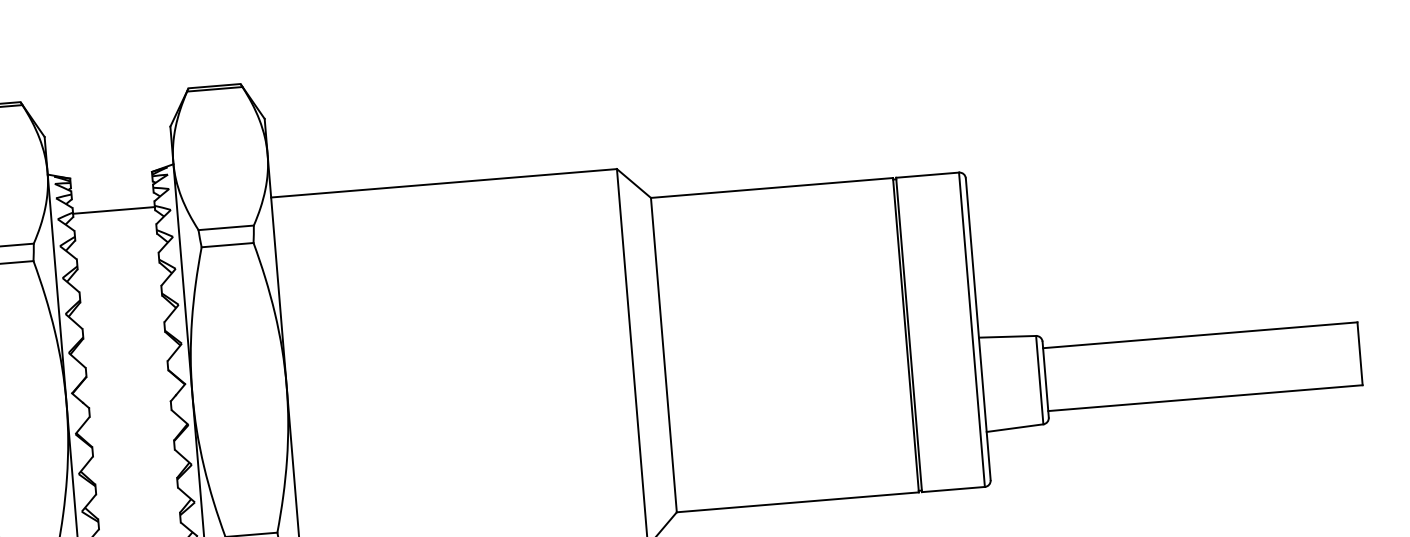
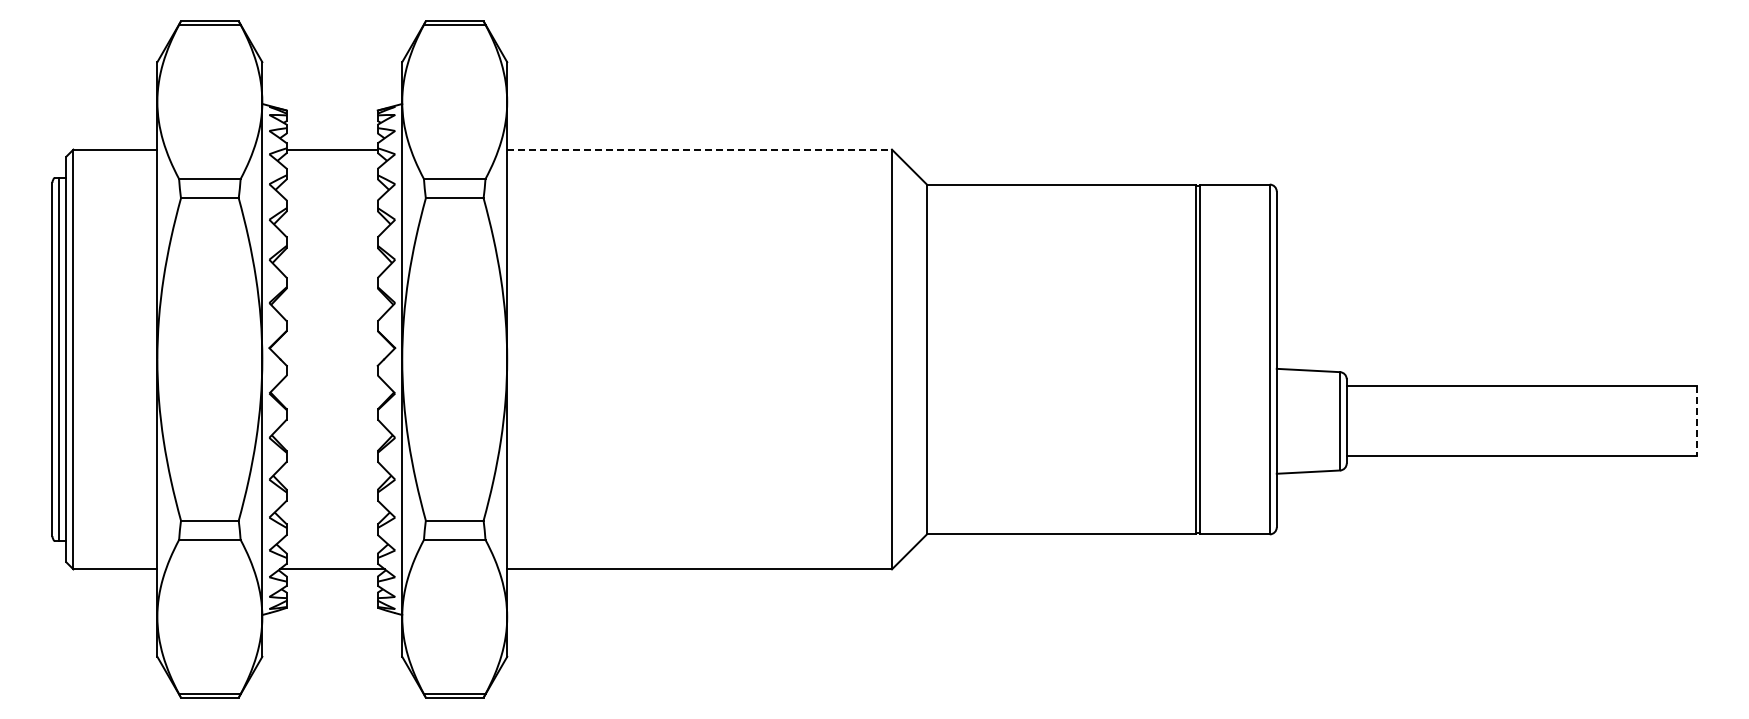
line: (444, 183) -> (700, 149), solid -> dashed
line: (1360, 353) -> (1696, 421), solid -> dashed

